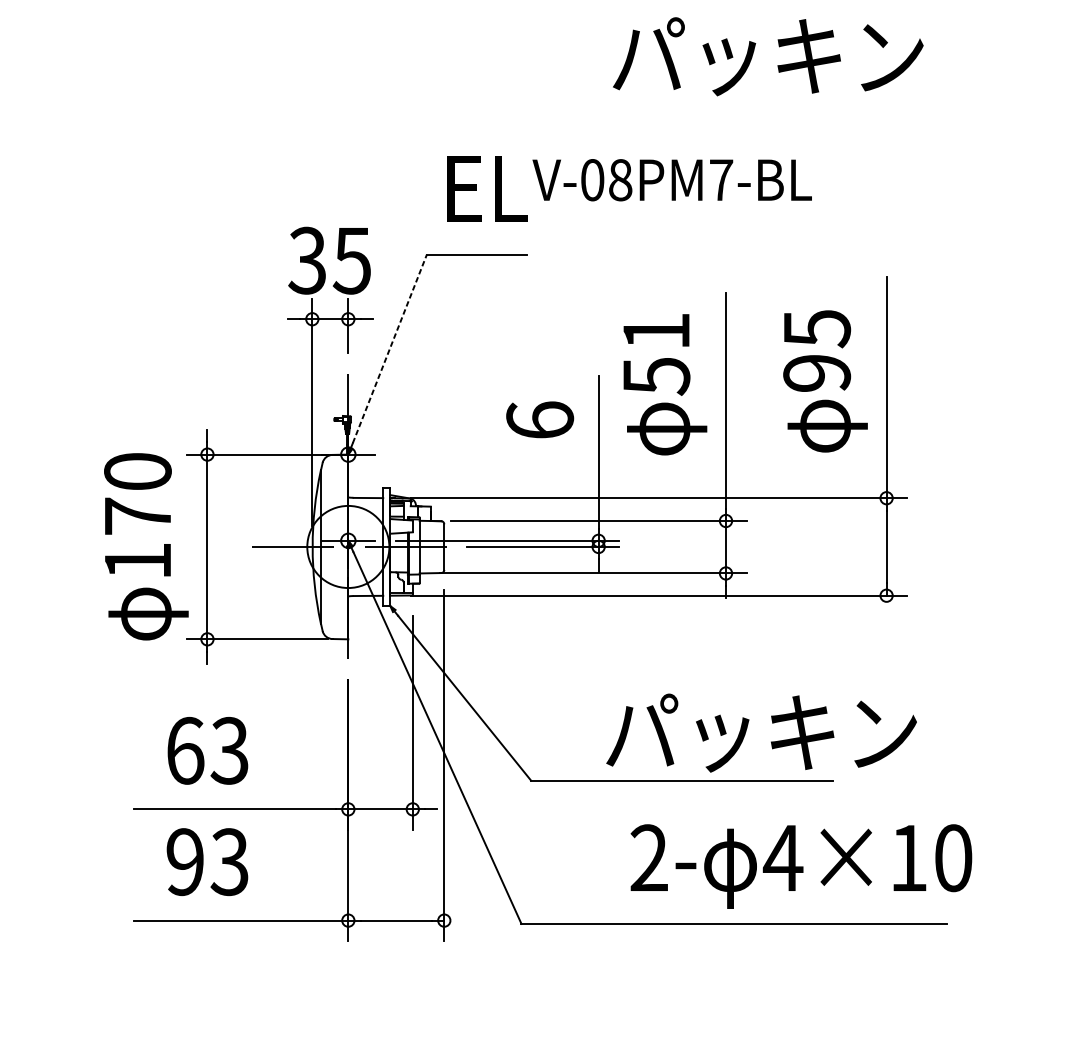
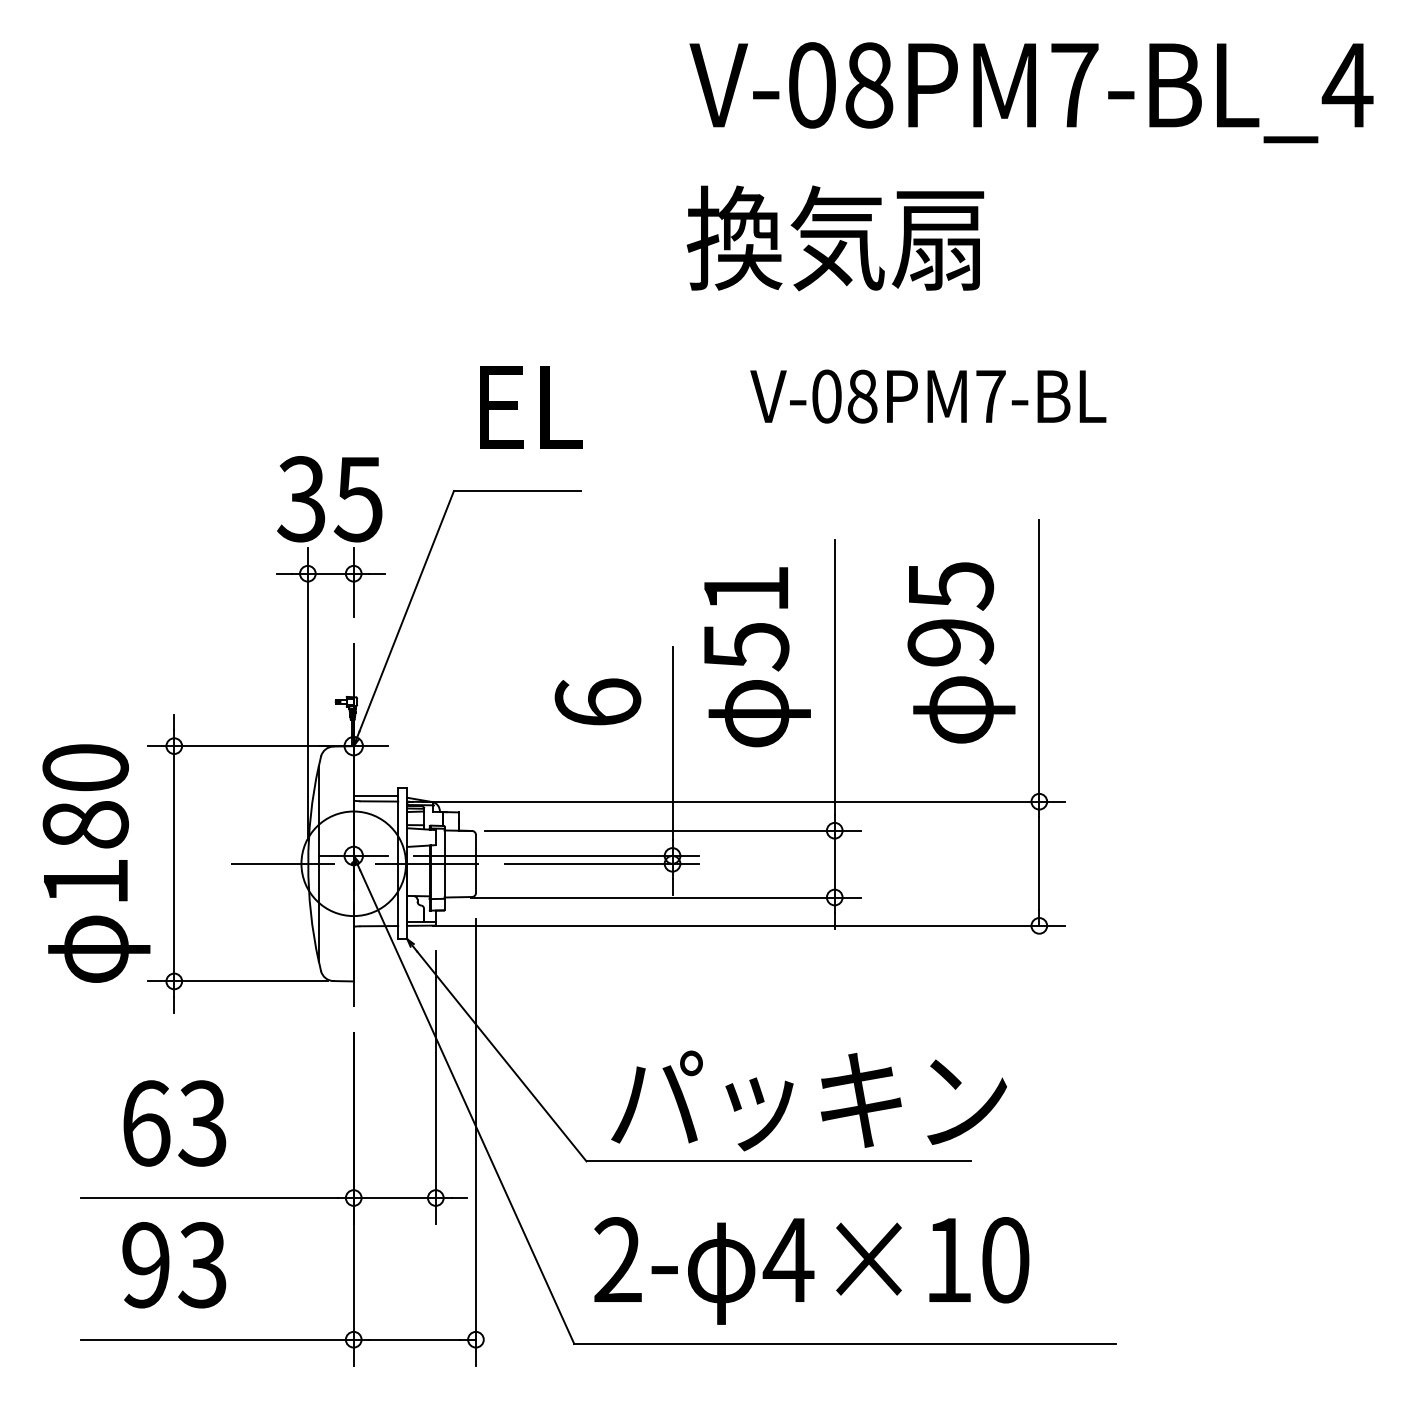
text: (766, 56) -> (886, 238), パッキン -> 換気扇
text: (672, 180) -> (928, 396), moved
line: (389, 348) -> (406, 610), dashed -> solid
line: (365, 494) -> (375, 796), added
text: (137, 516) -> (85, 824), 170 -> 180
text: (761, 732) -> (808, 1100), moved
text: (801, 866) -> (811, 1270), moved

